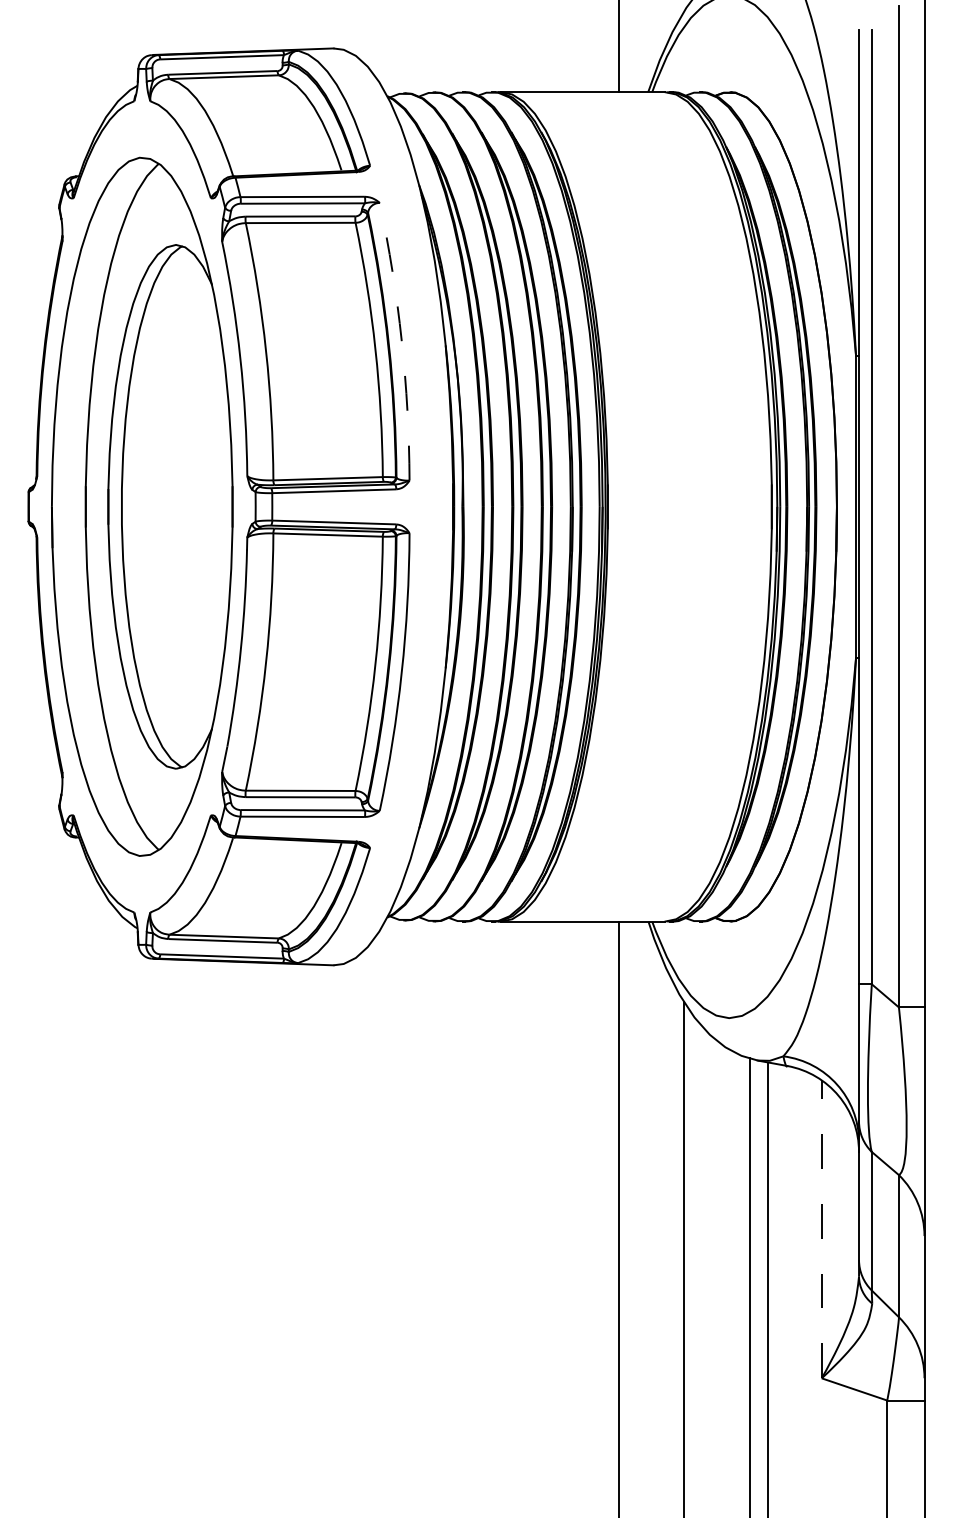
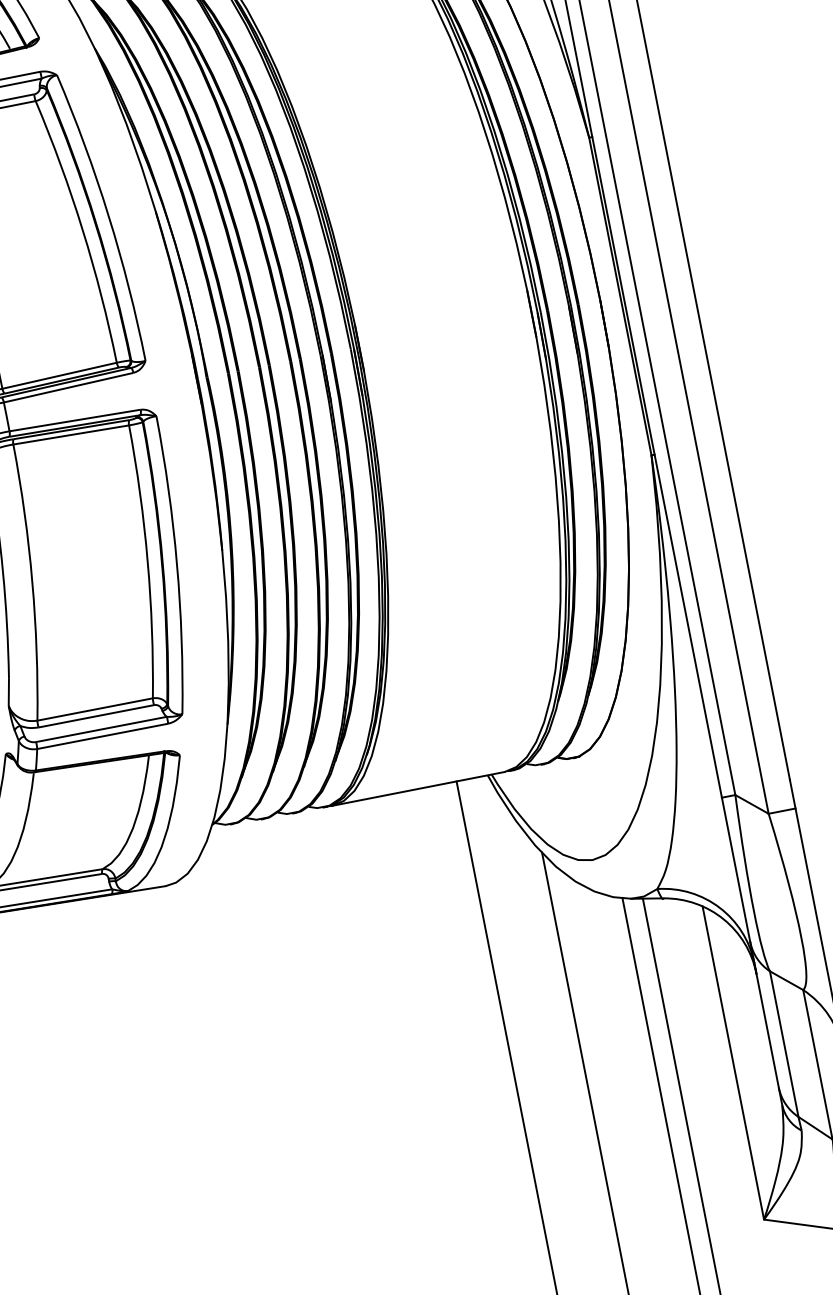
arc: (401, 341) -> (108, 216), dashed -> solid
line: (821, 1229) -> (733, 1063), dashed -> solid

